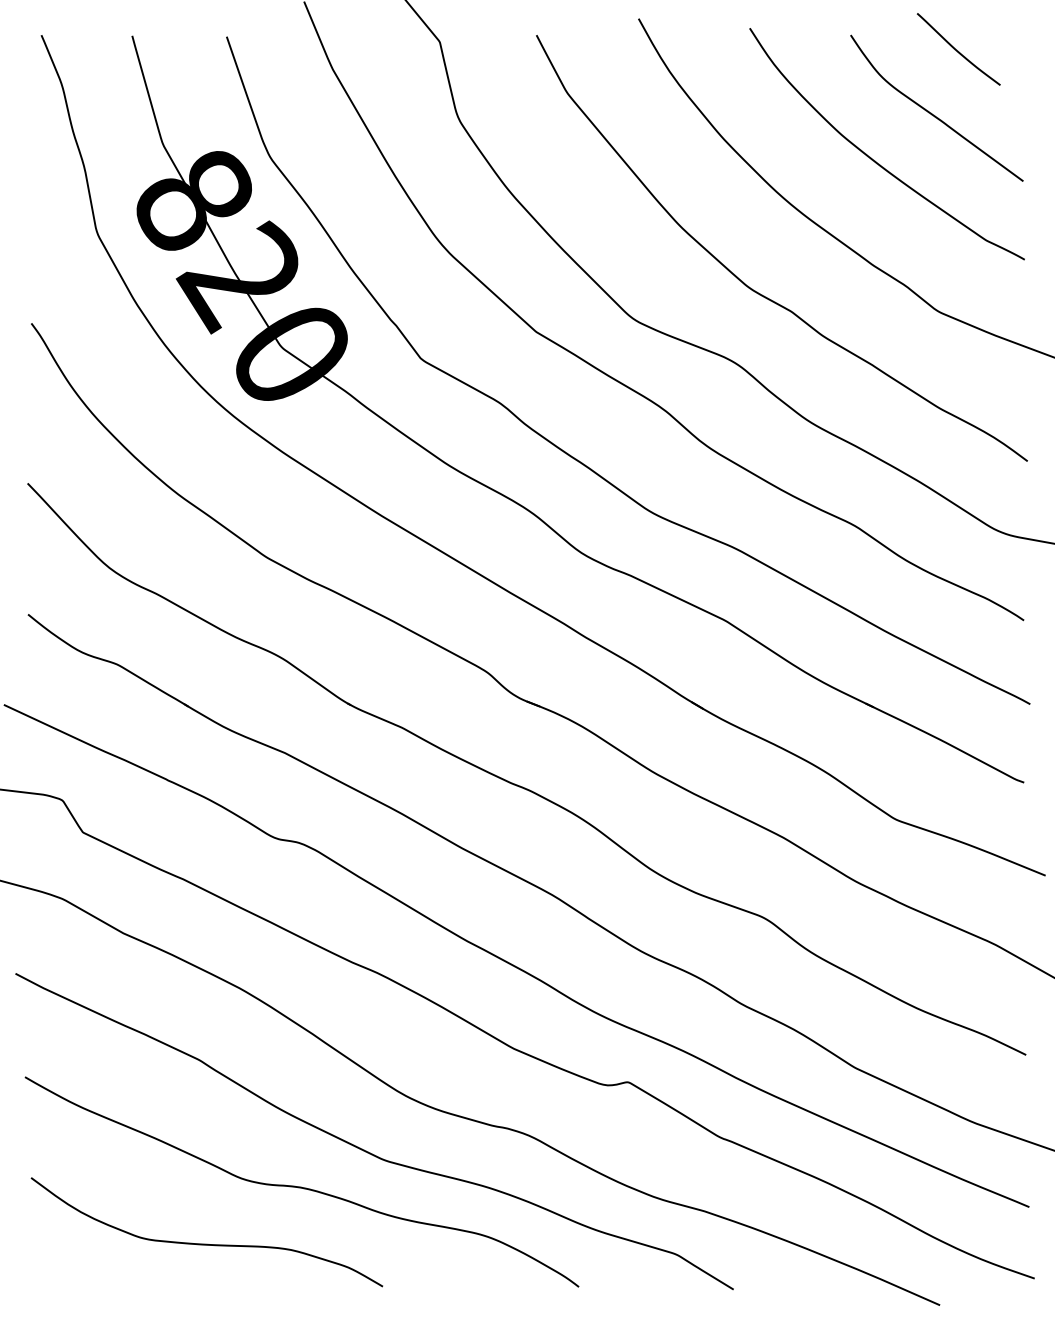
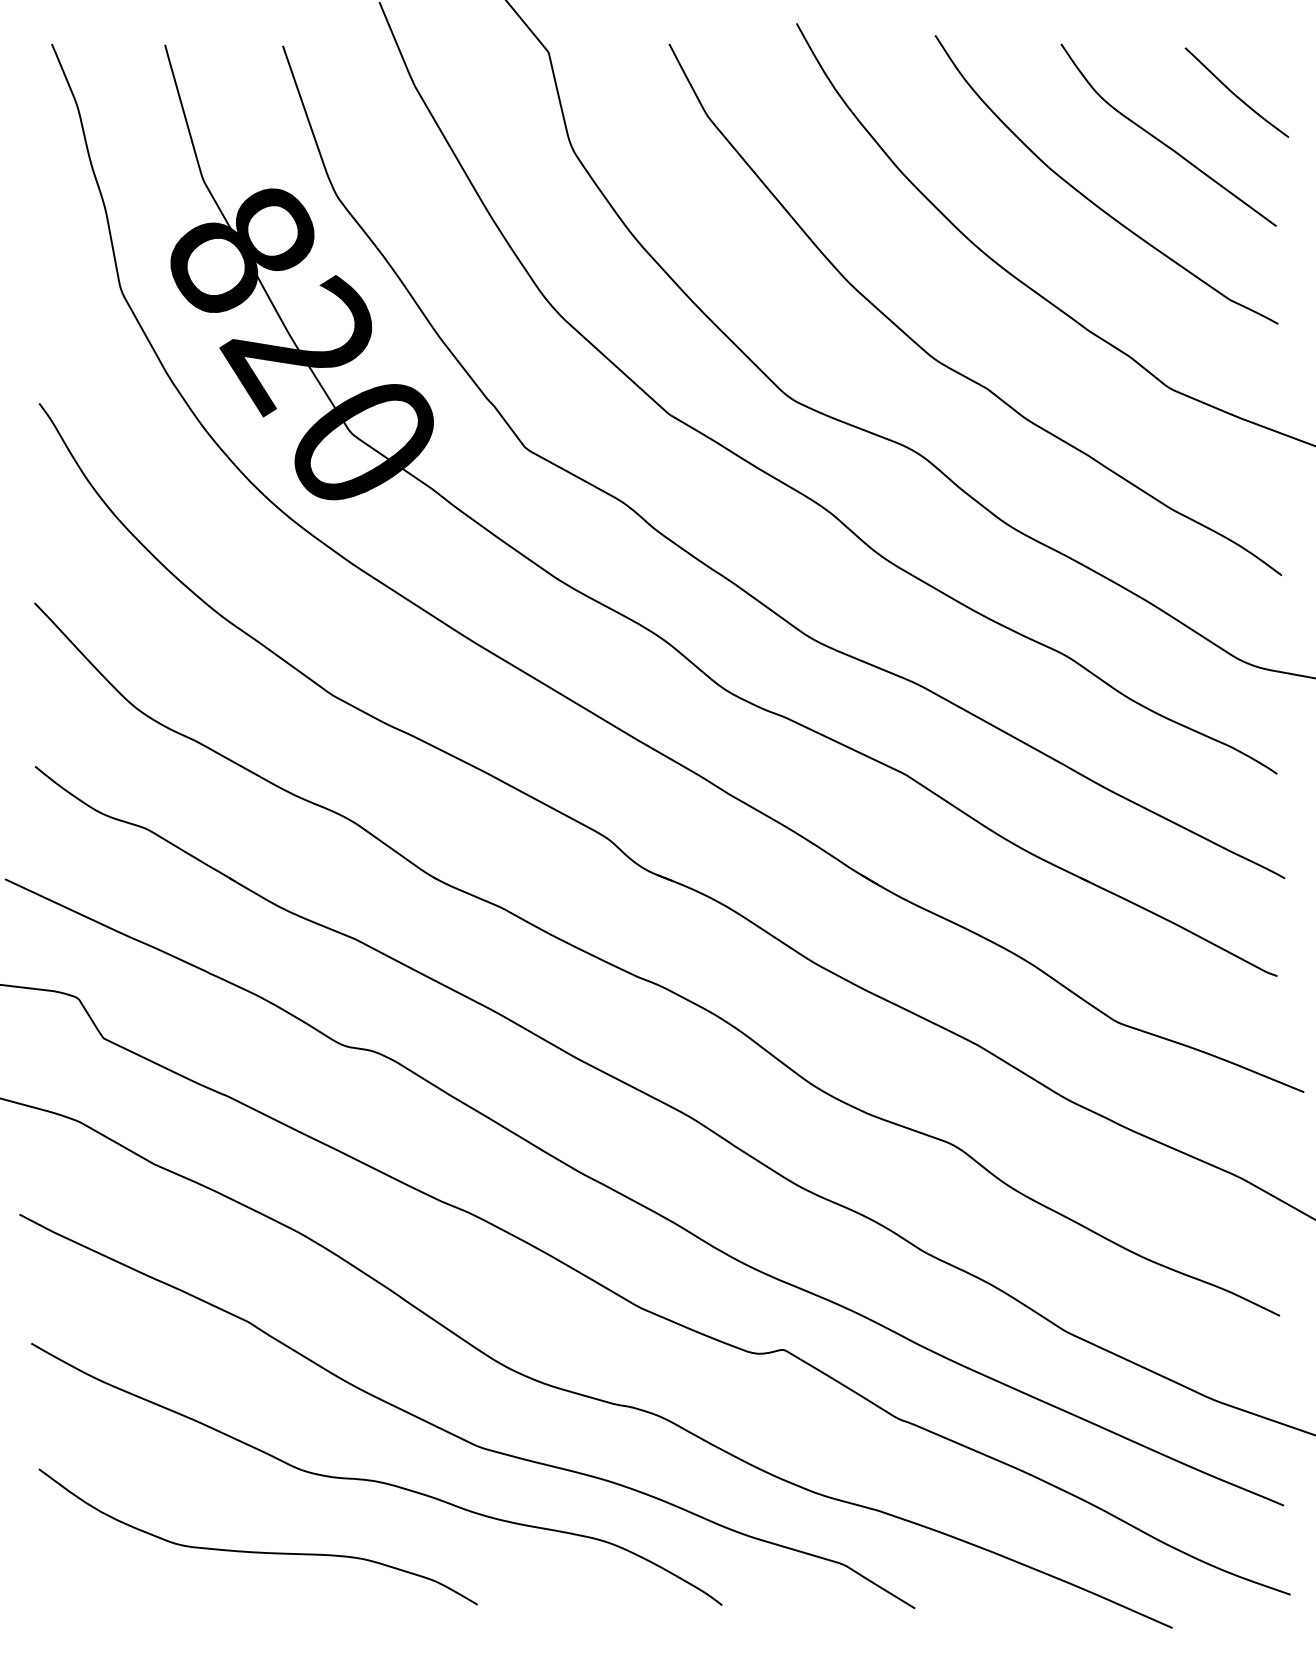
curve: (958, 50) -> (1236, 94), moved

